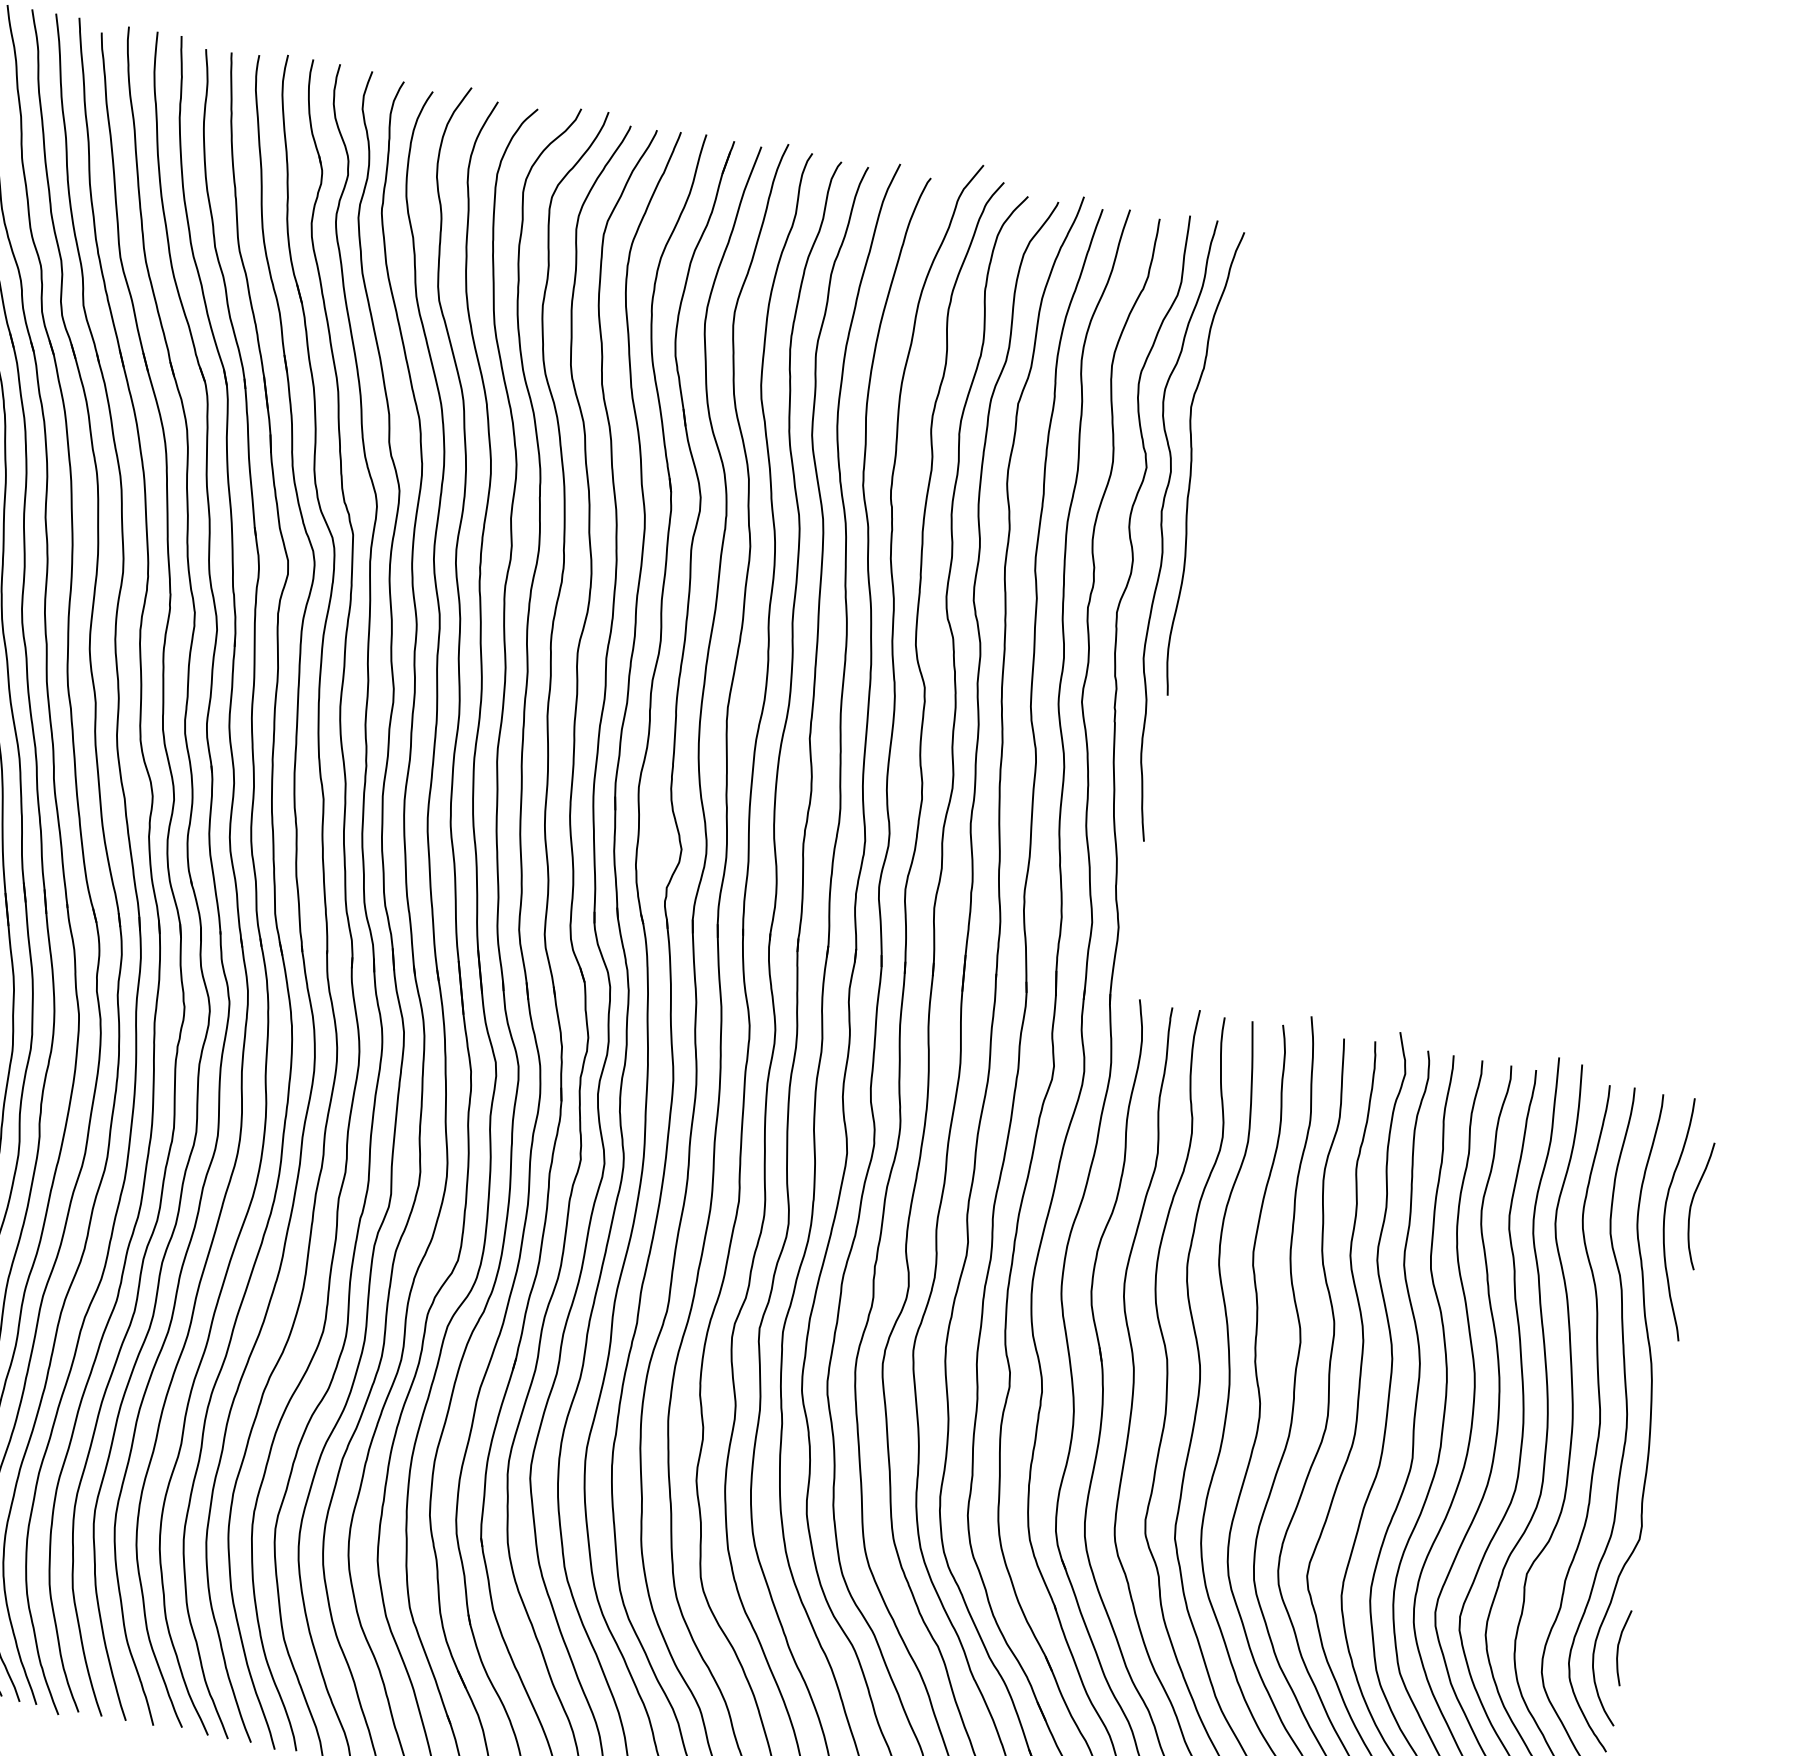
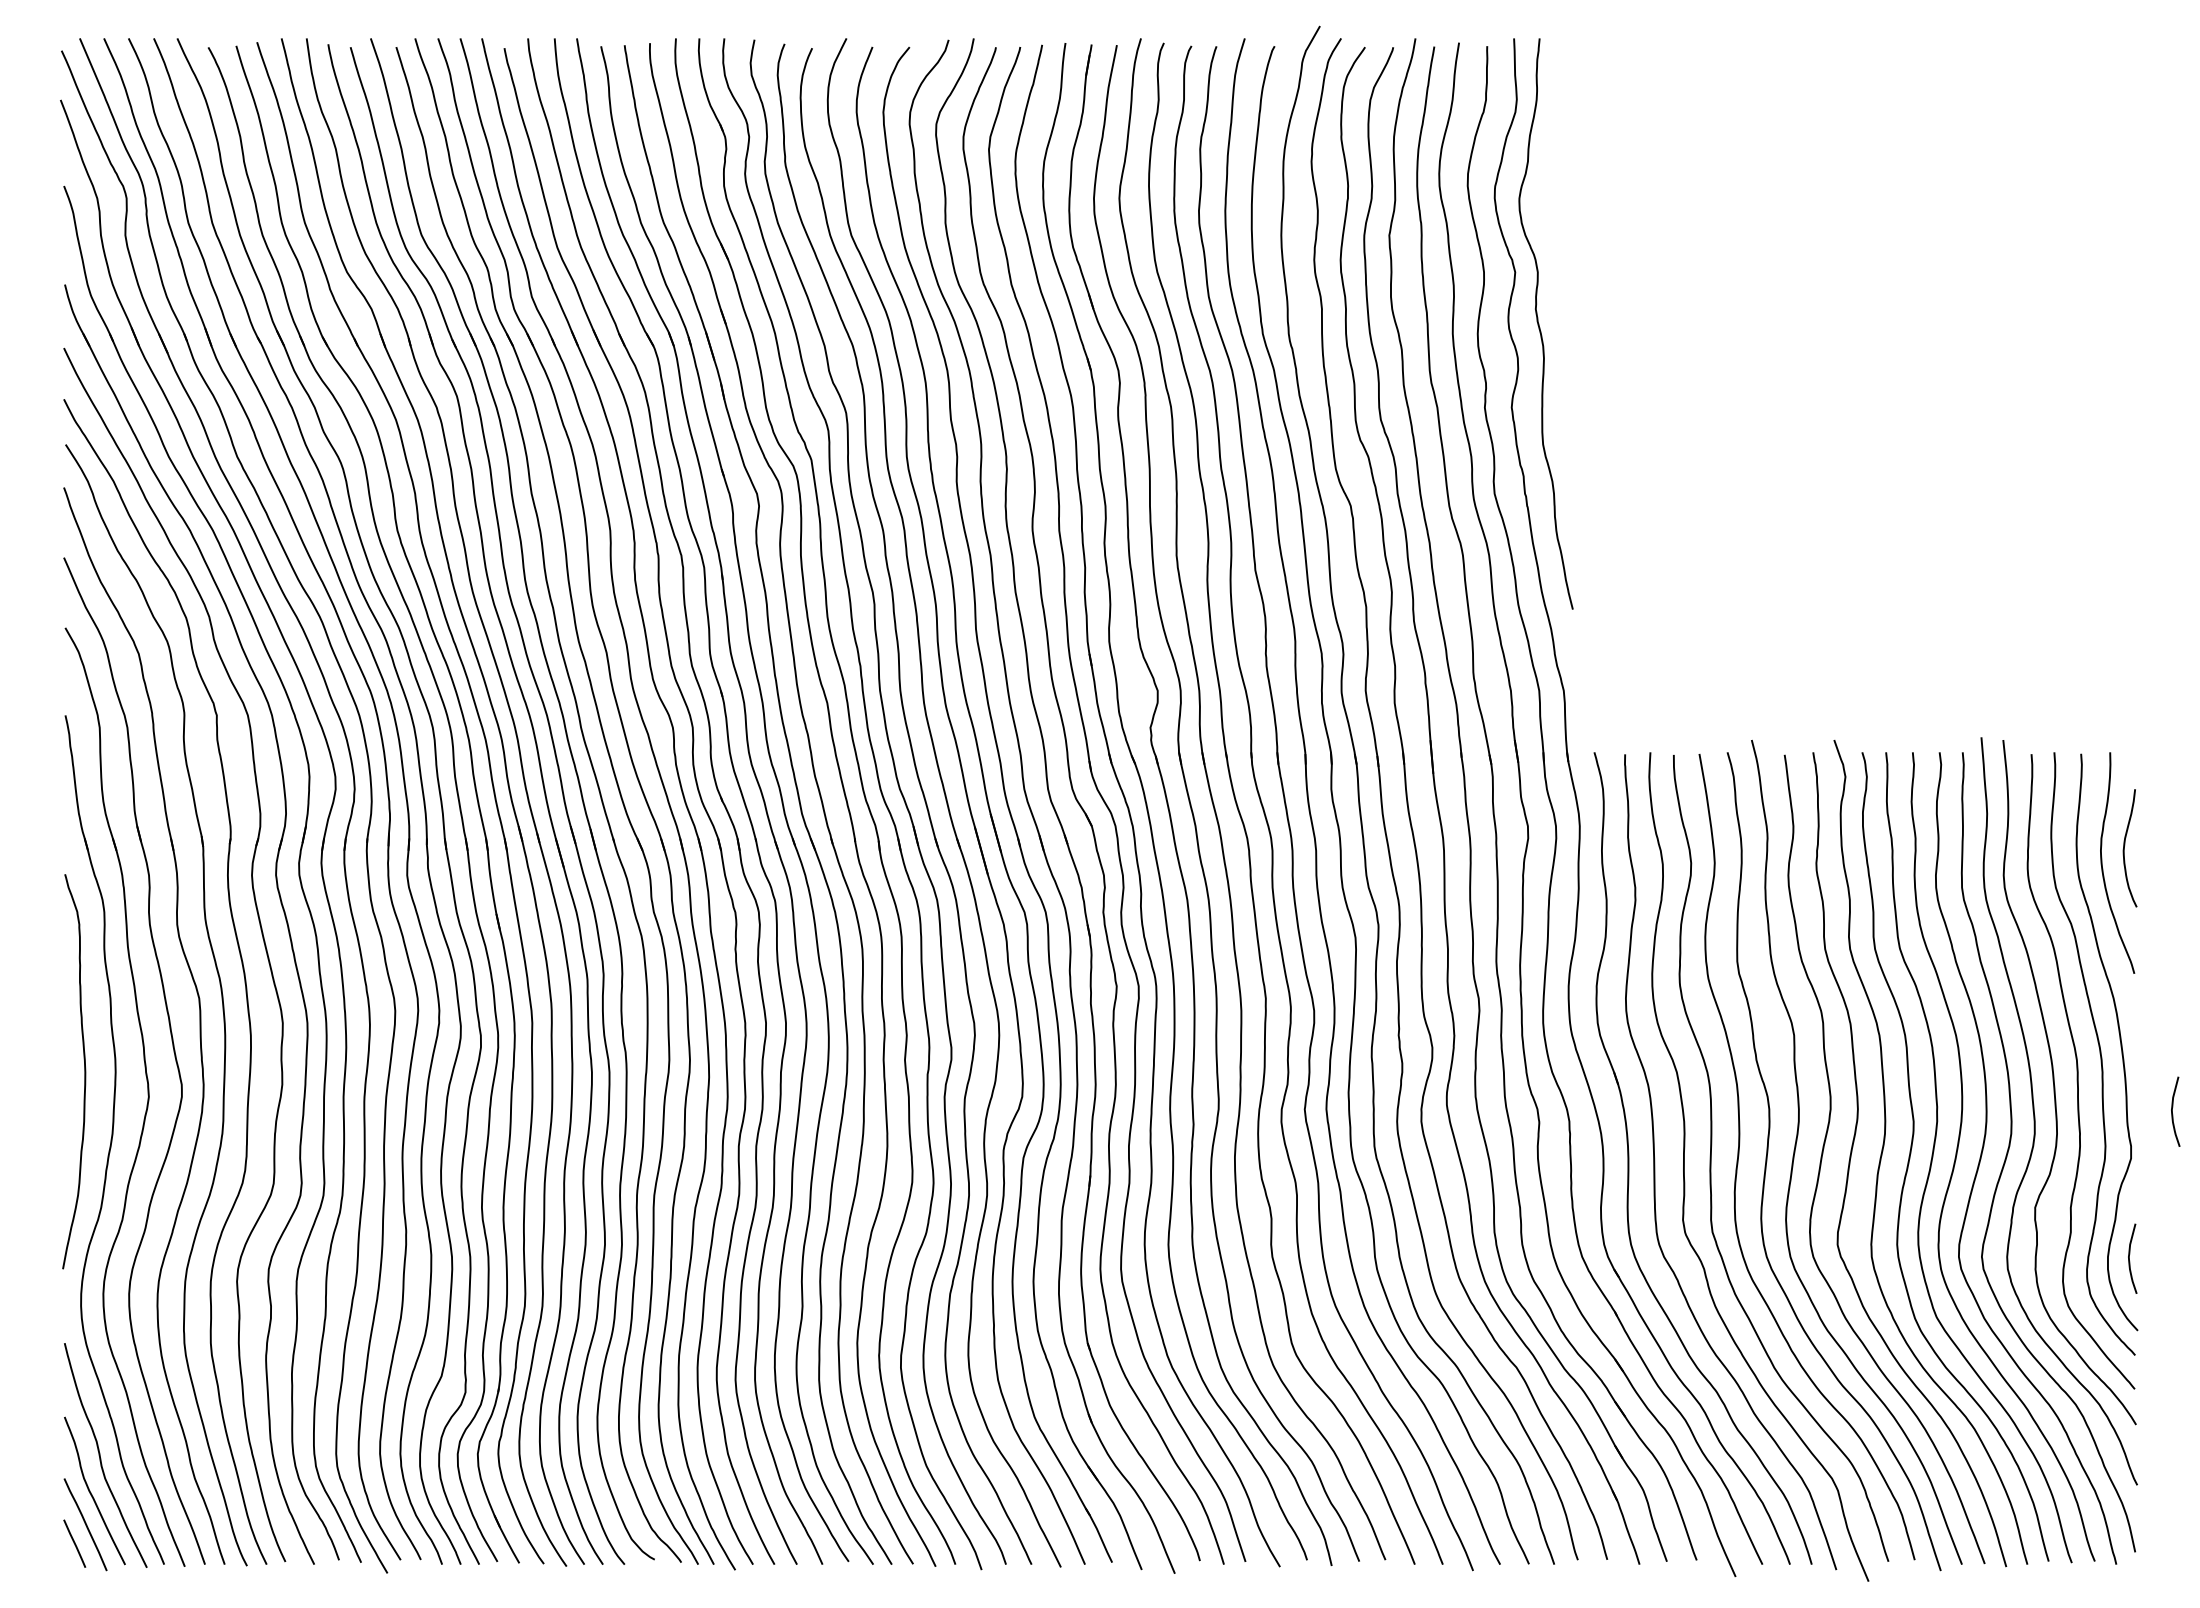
curve: (1192, 461) -> (1555, 259), removed
curve: (1693, 1496) -> (2172, 1111), added

